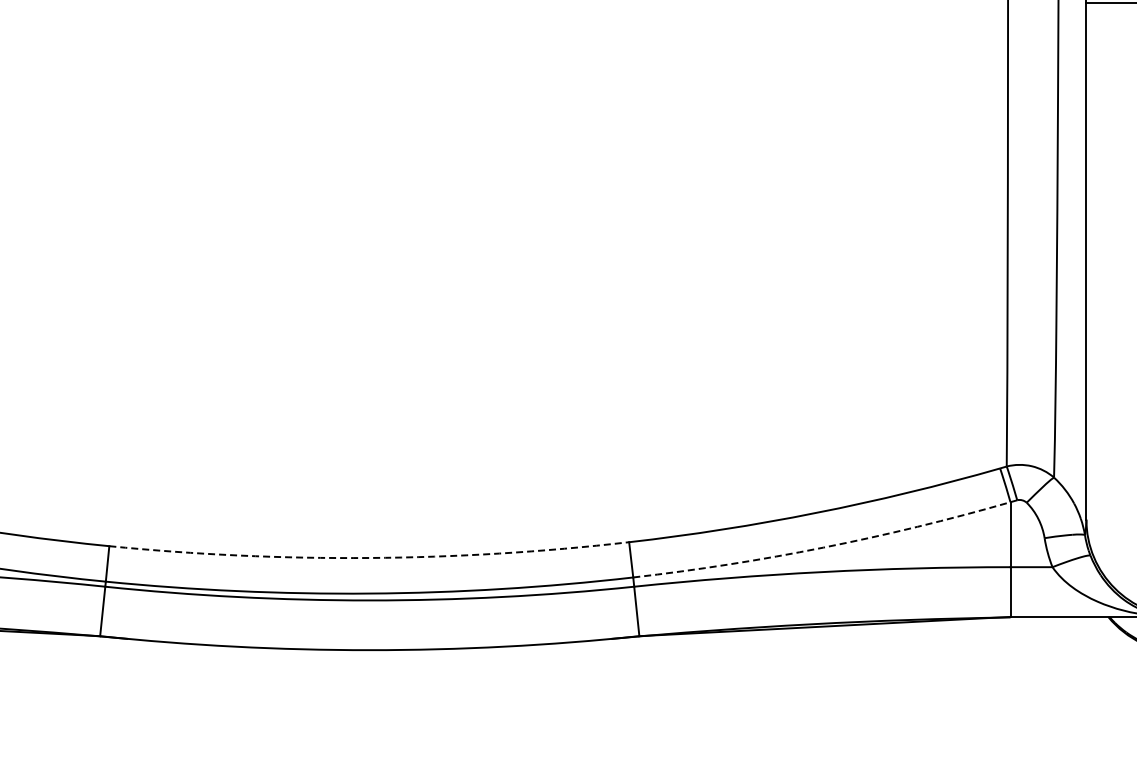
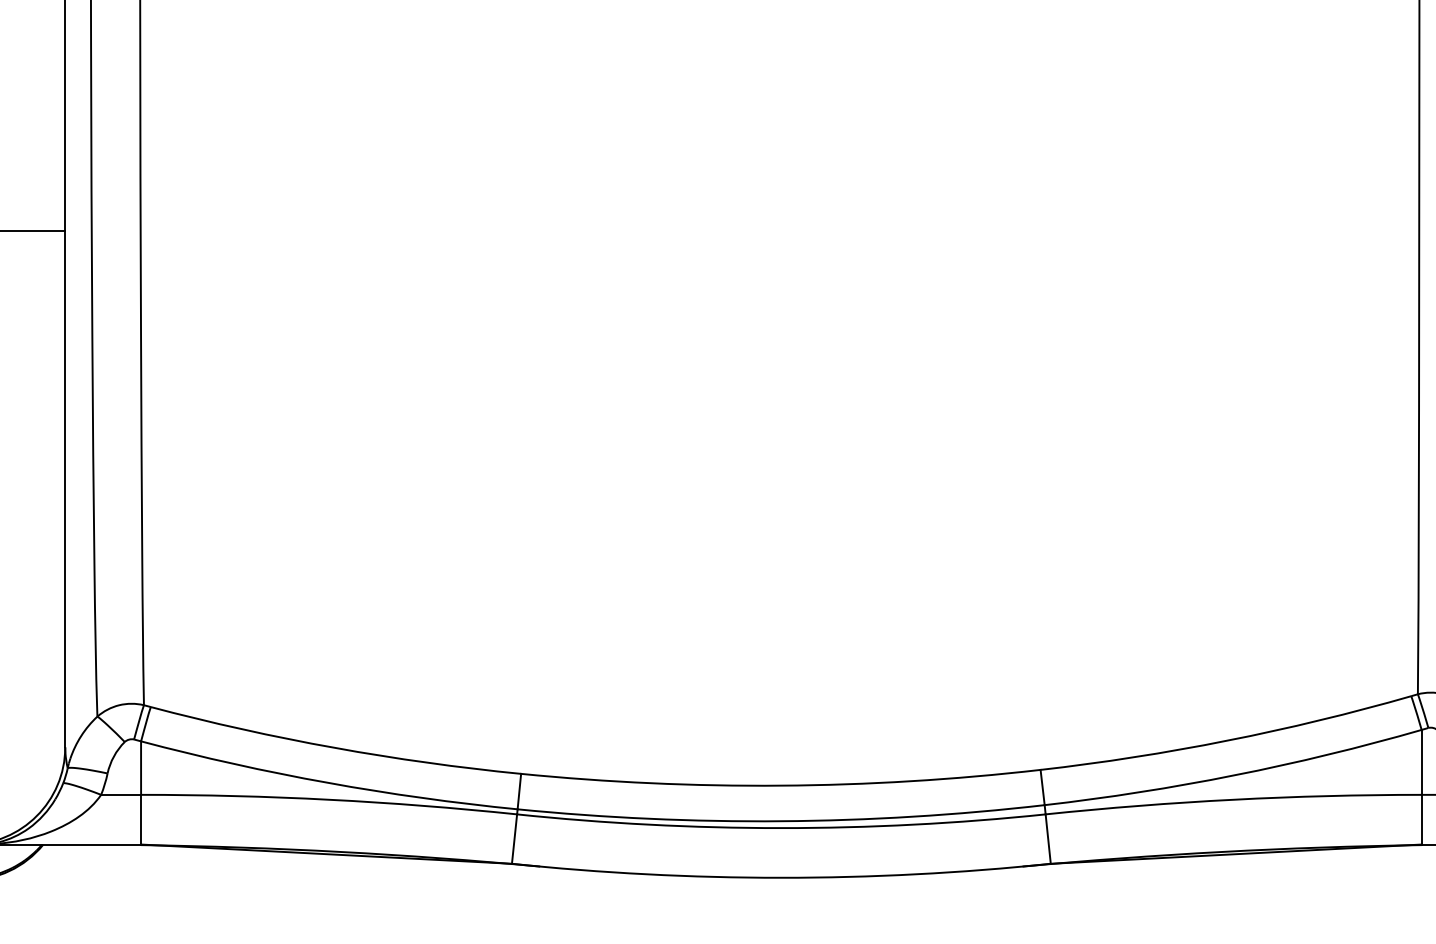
arc: (823, 547) -> (1234, 775), dashed -> solid
arc: (368, 557) -> (780, 785), dashed -> solid

